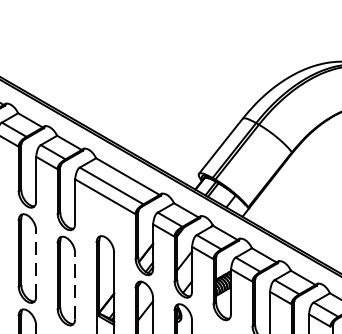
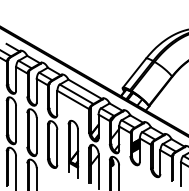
line: (35, 263) -> (36, 135), dashed -> solid
line: (75, 286) -> (57, 147), dashed -> solid

